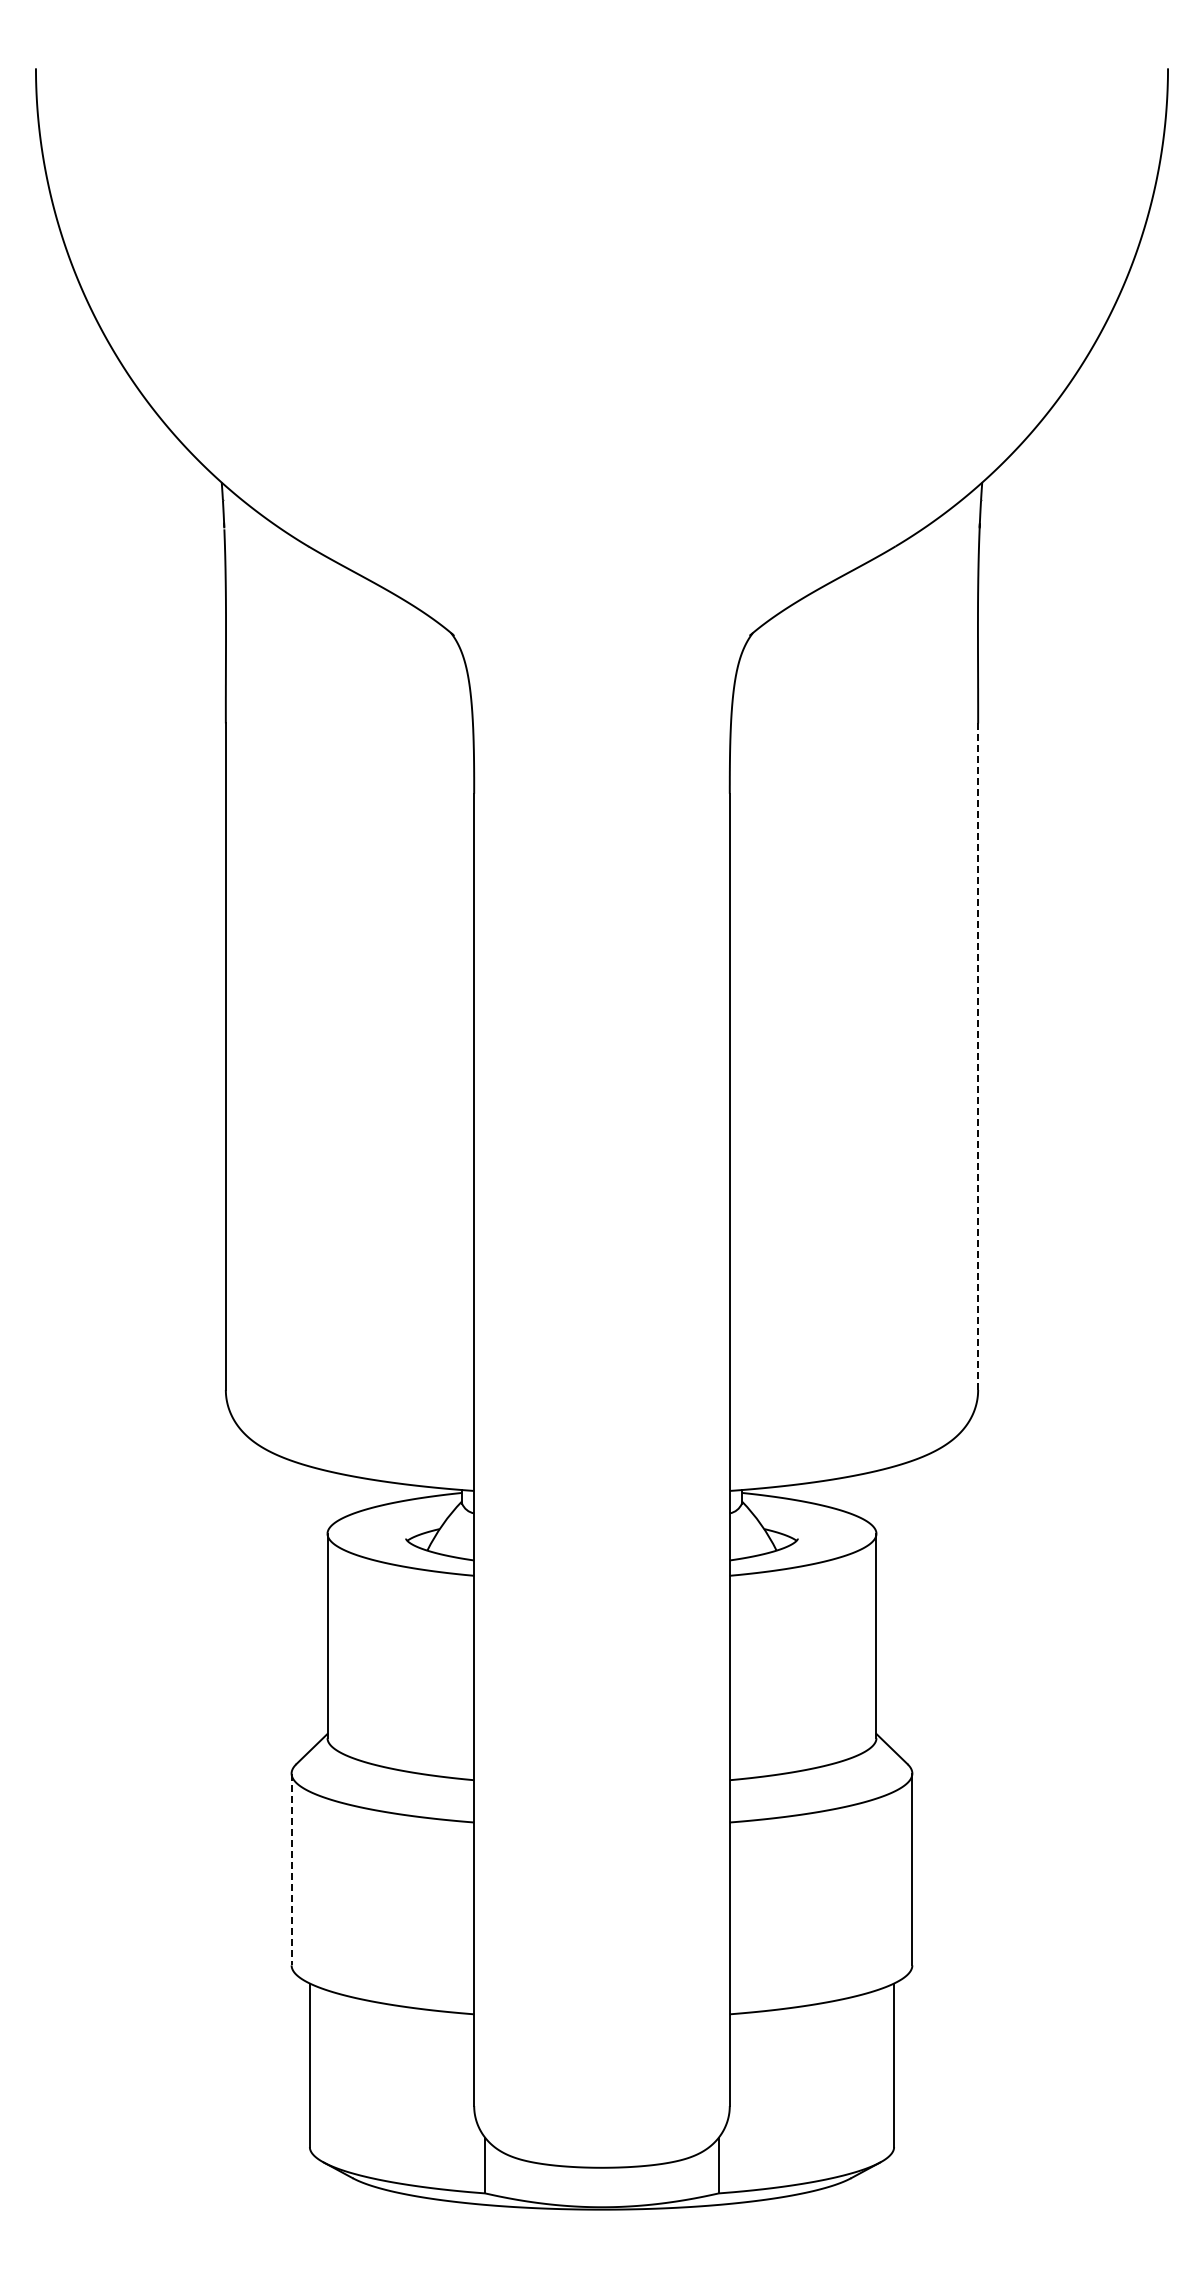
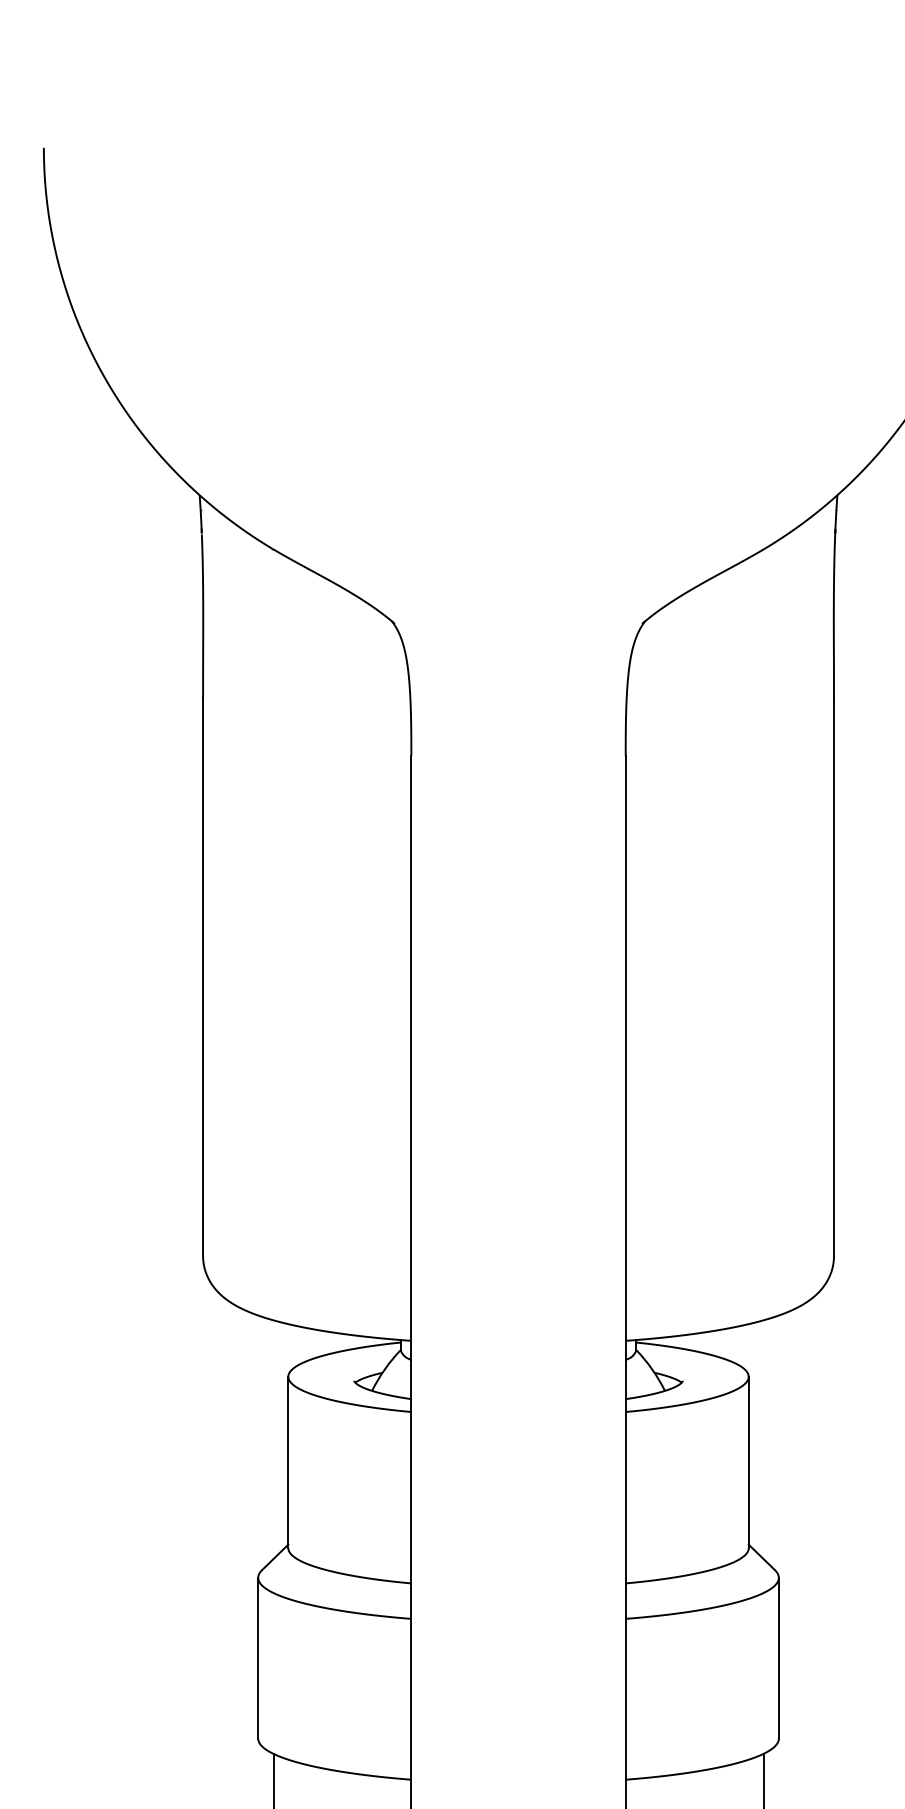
line: (978, 1056) -> (834, 976), dashed -> solid
line: (291, 1869) -> (258, 1658), dashed -> solid

